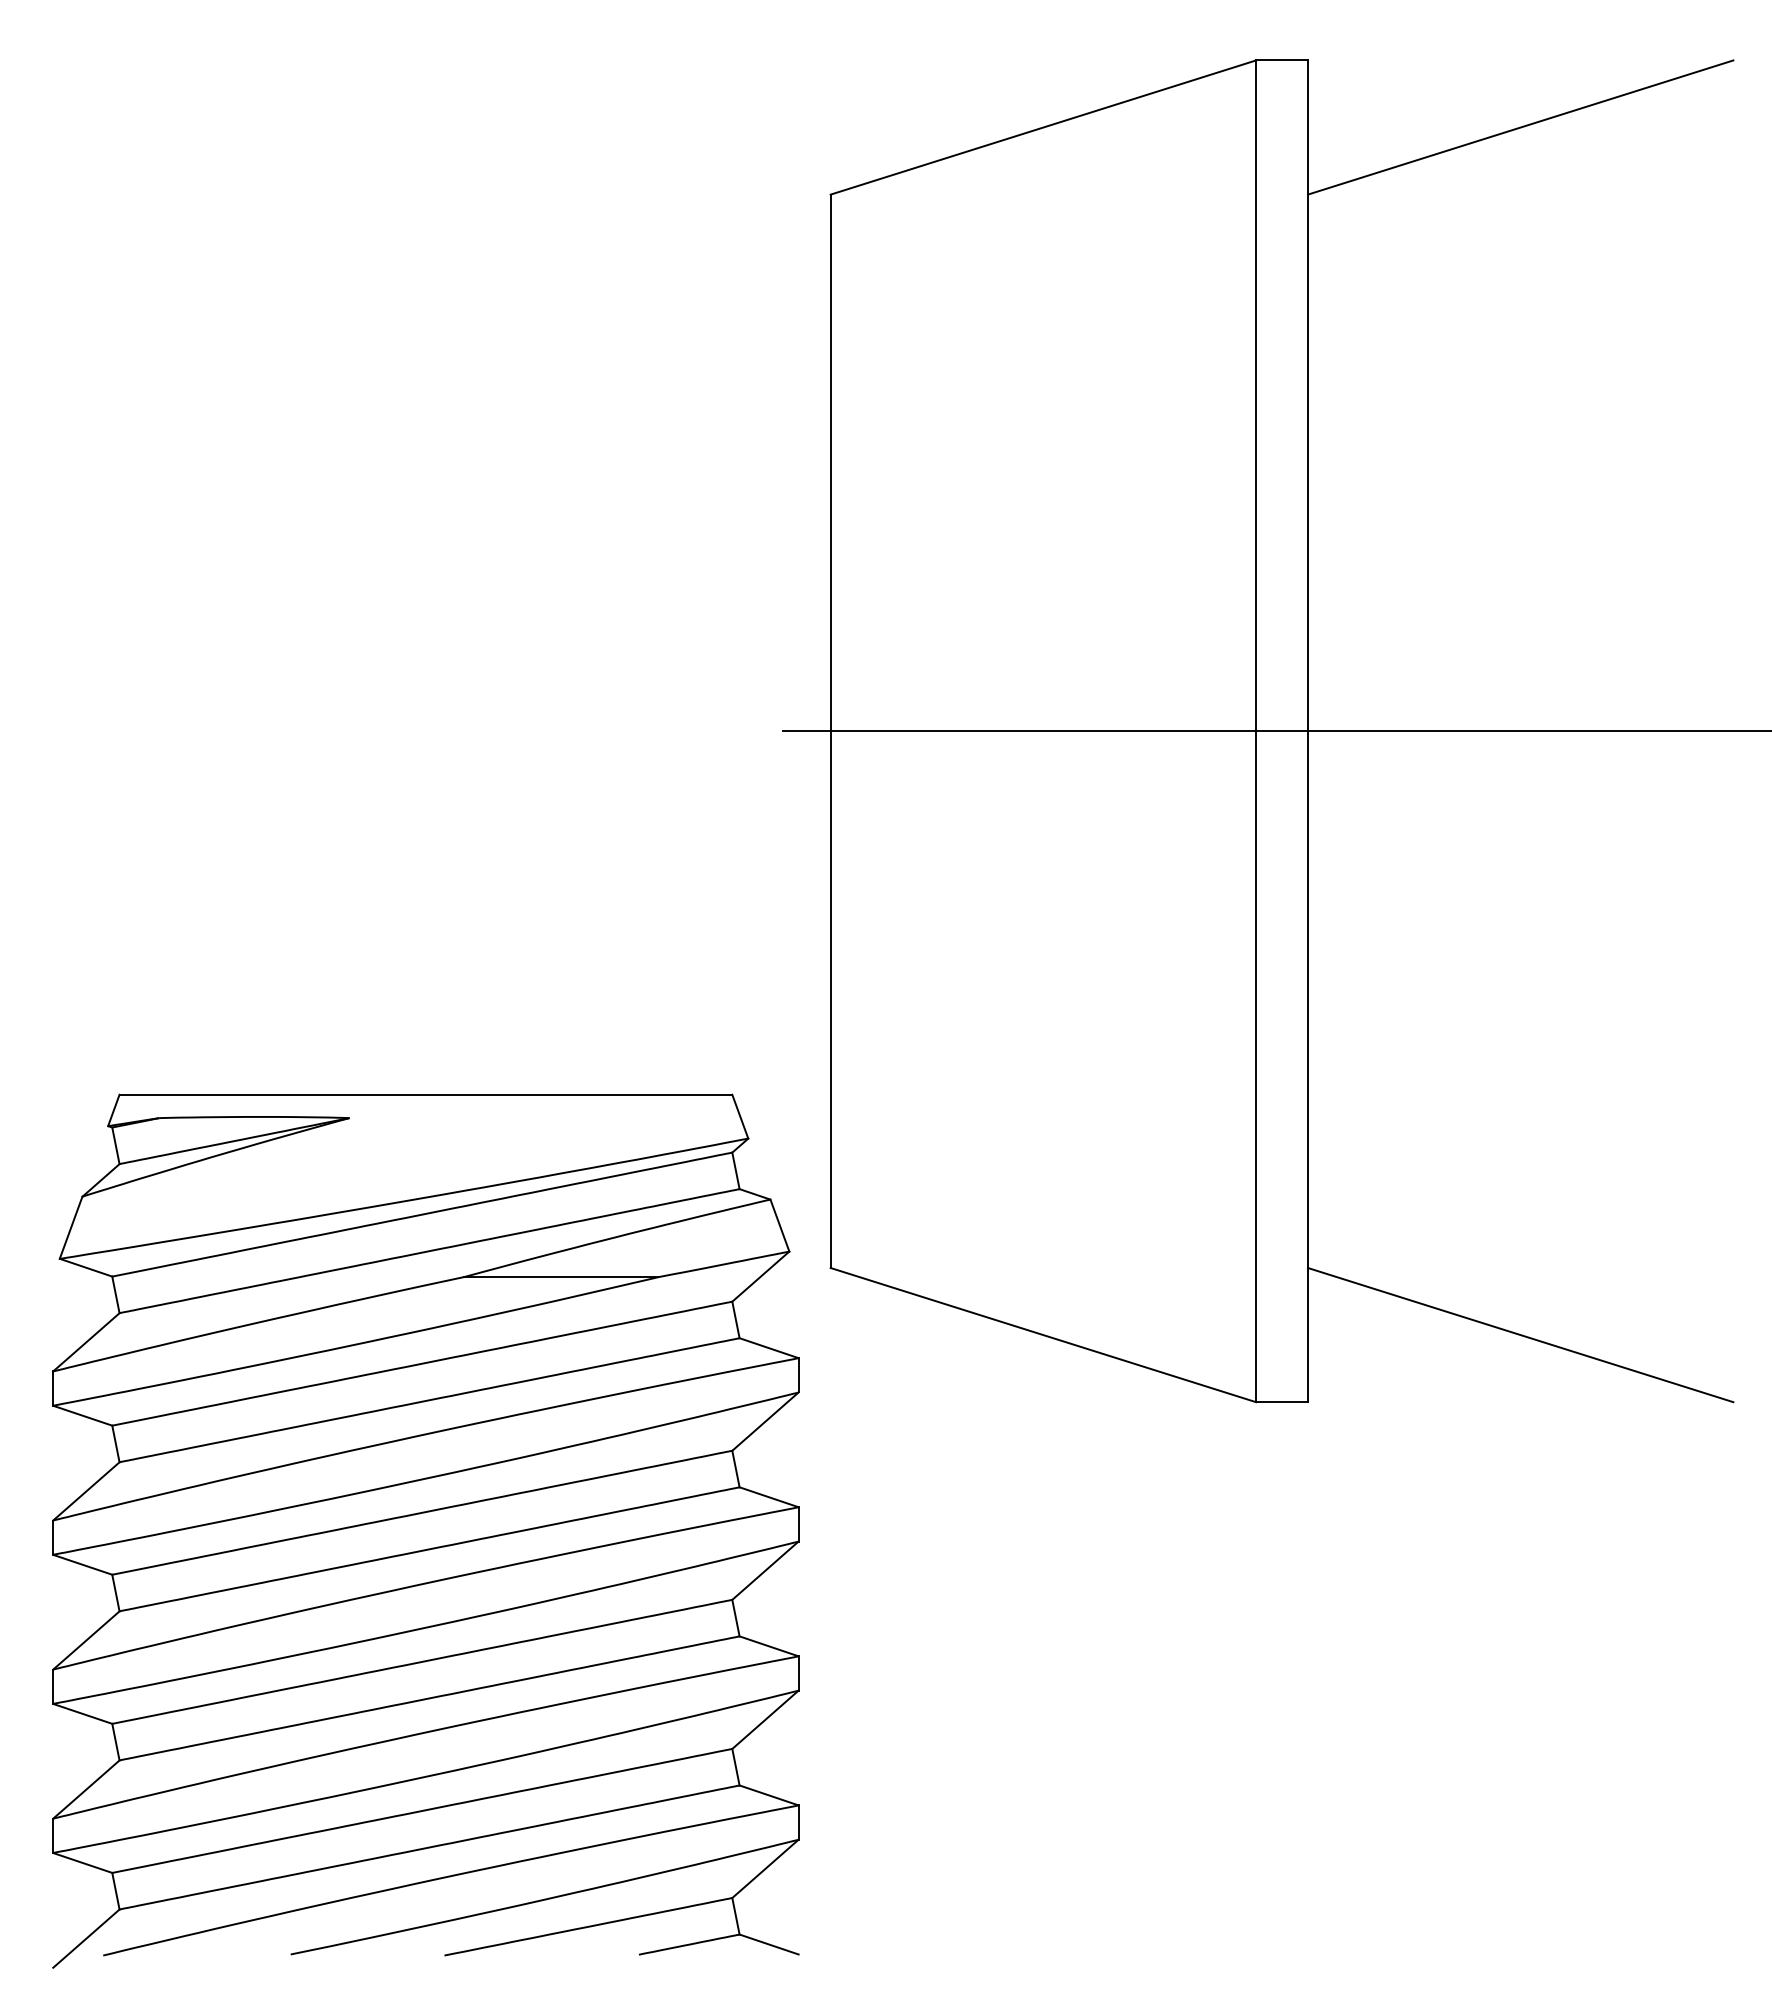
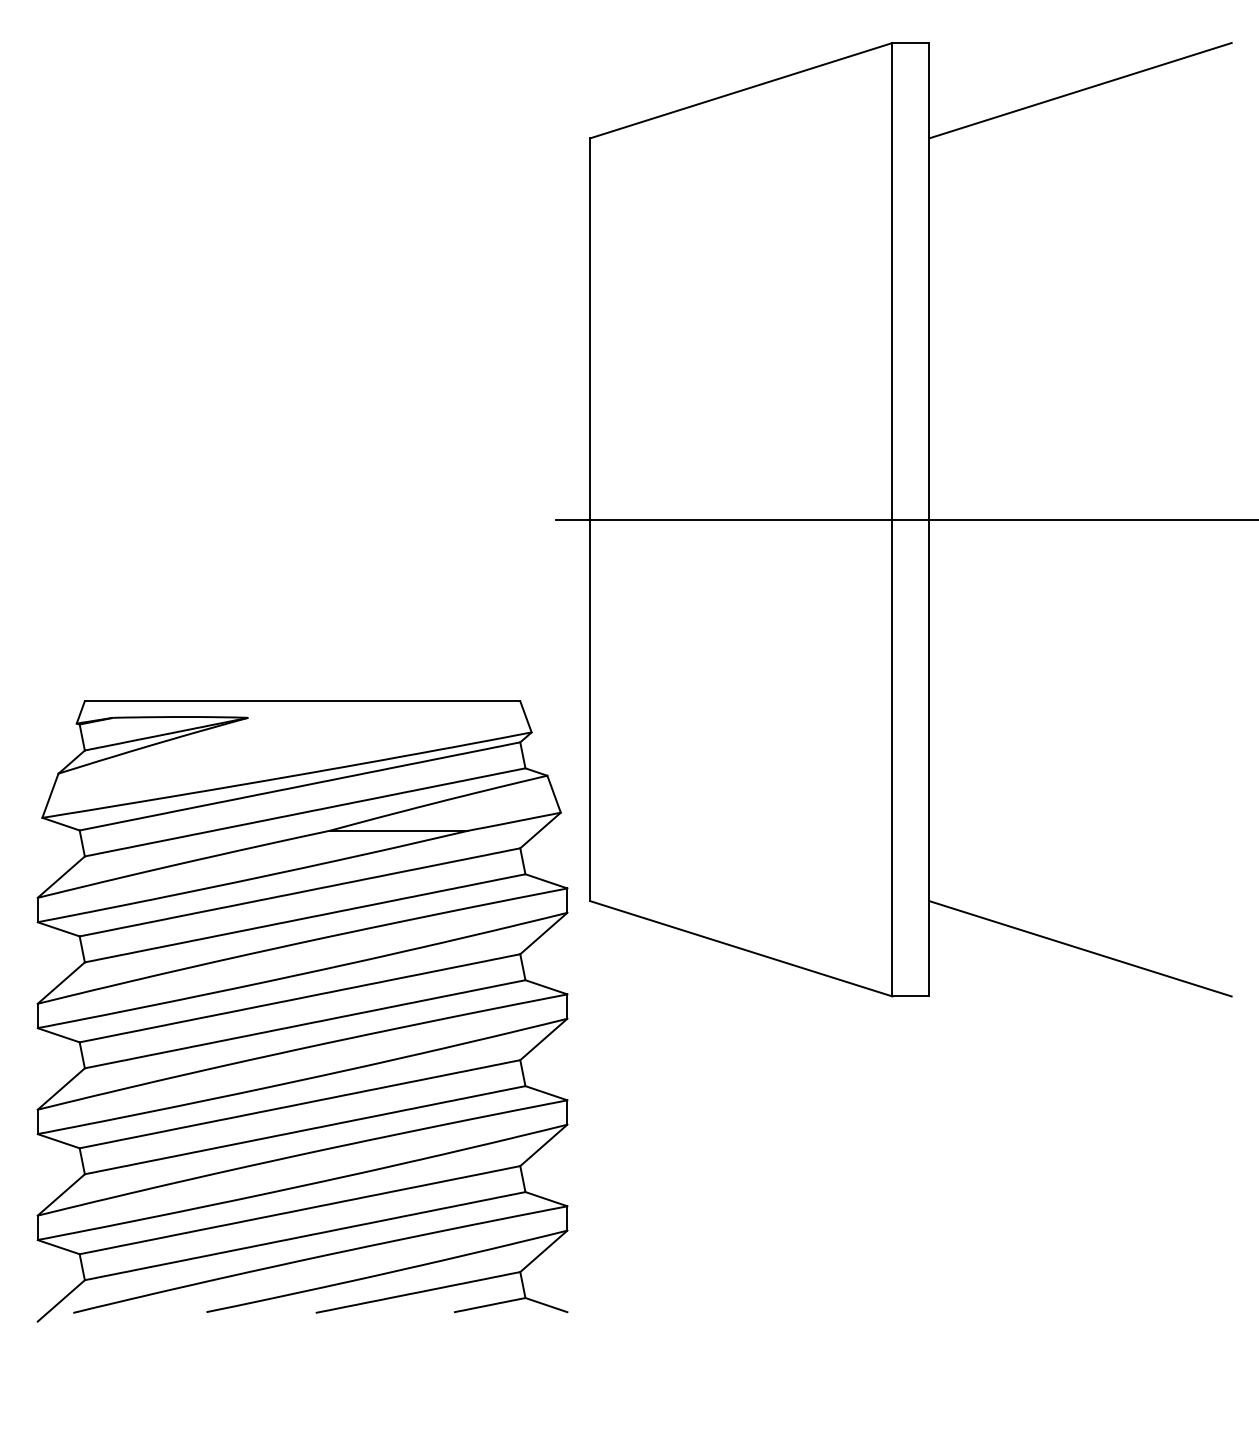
part: (425, 1530) -> (302, 1010), moved

